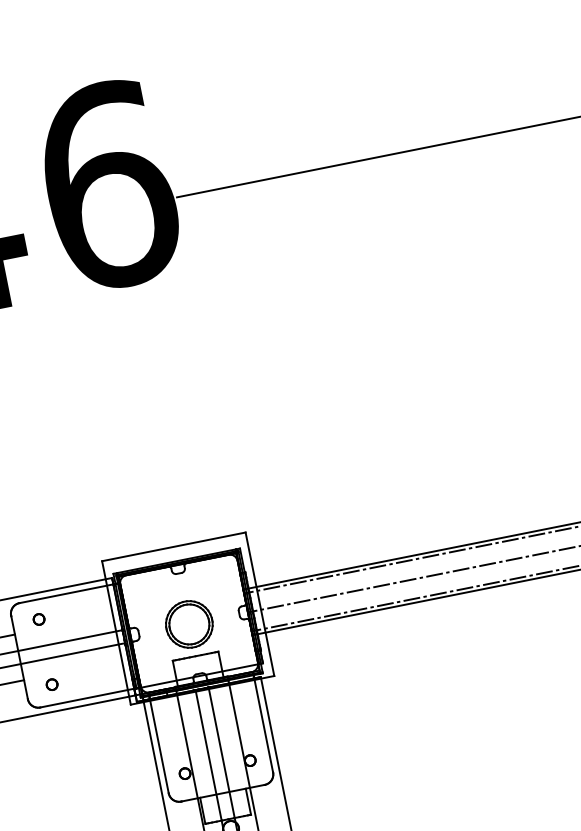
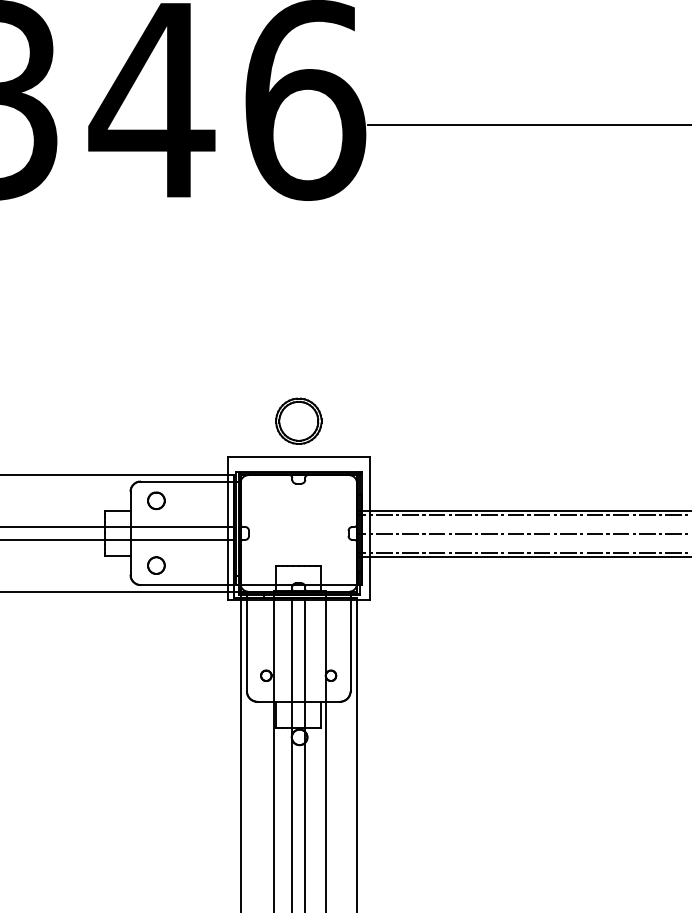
part: (39, 619) -> (156, 500), size x1.6
part: (188, 623) -> (298, 420), moved
part: (52, 684) -> (156, 565), size x1.6

